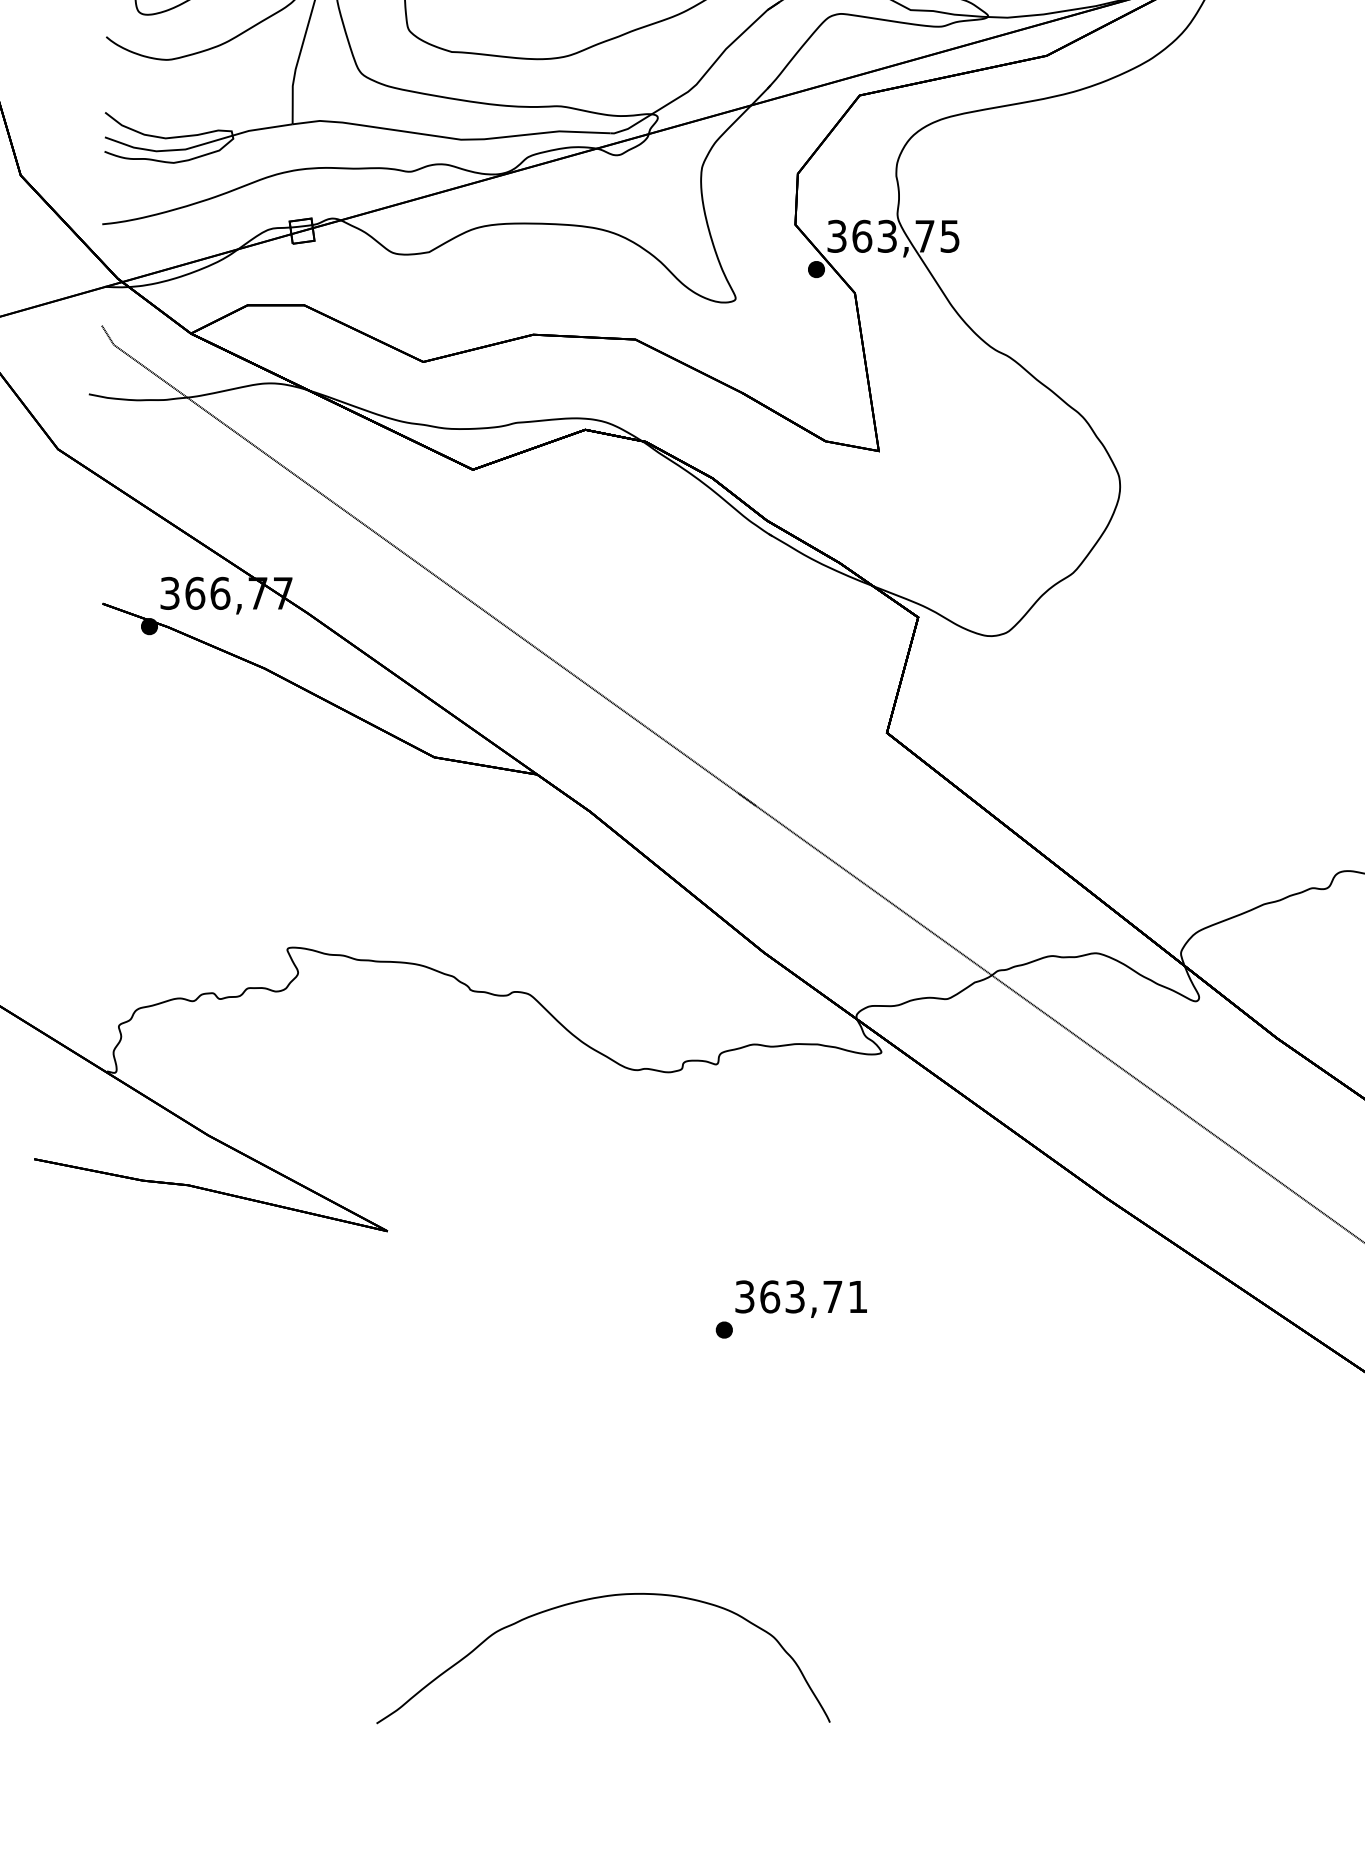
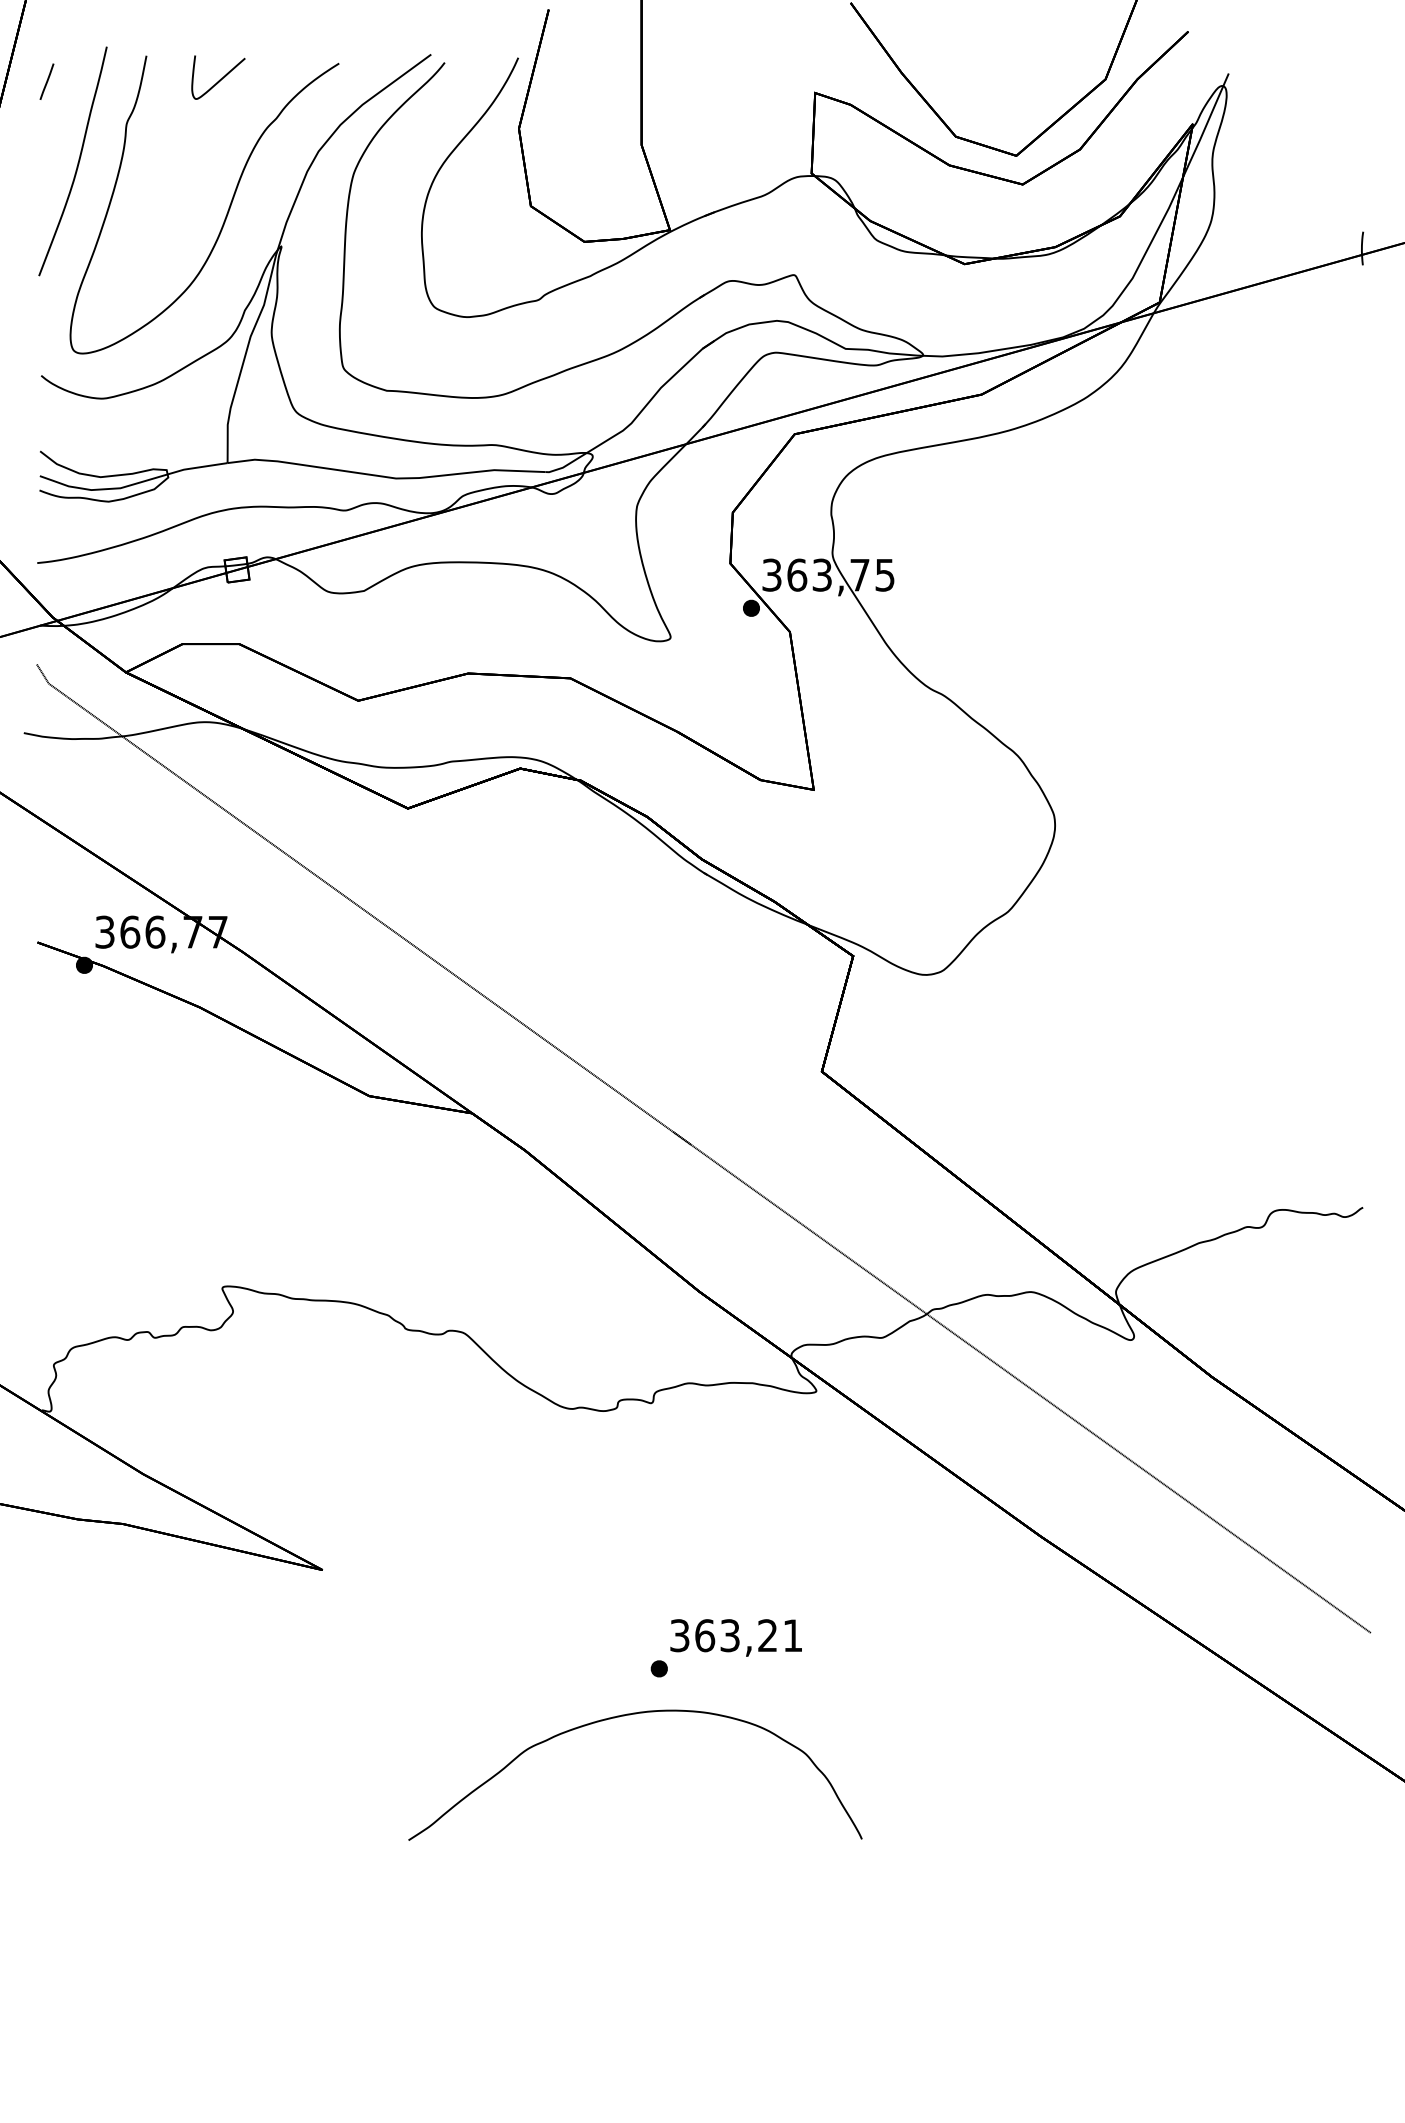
text: (832, 1296) -> (767, 1635), 363,71 -> 363,21
curve: (592, 1599) -> (624, 1716), moved

